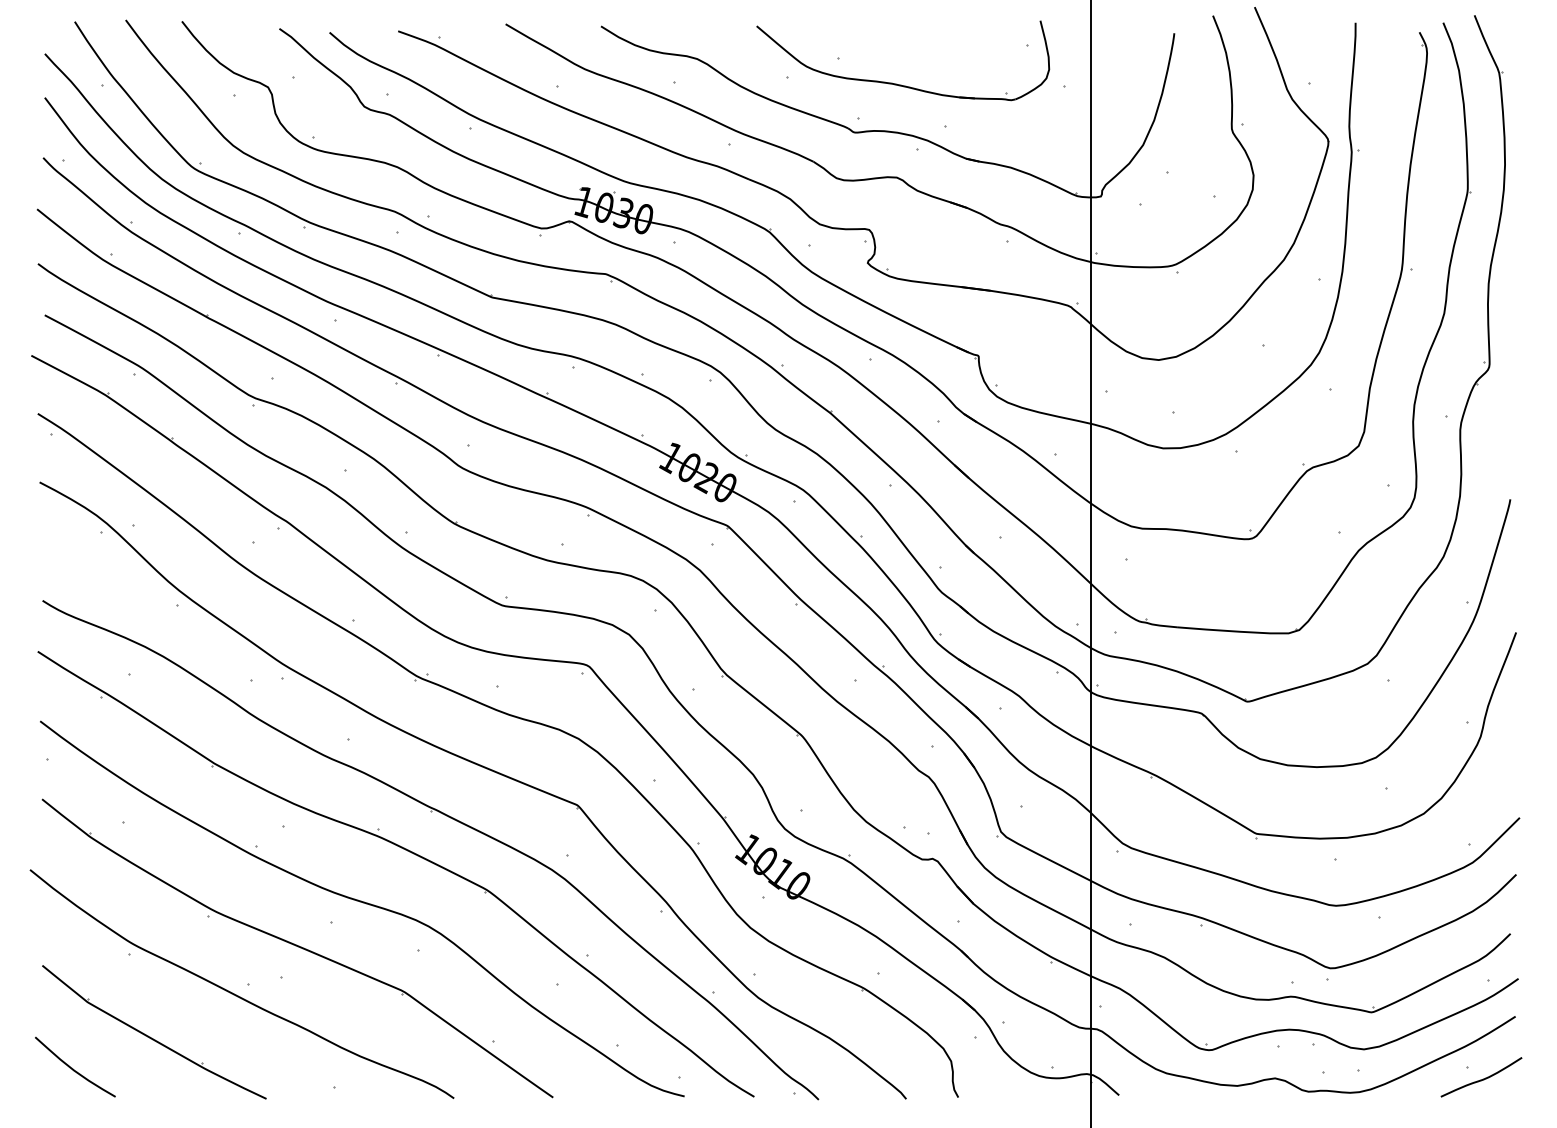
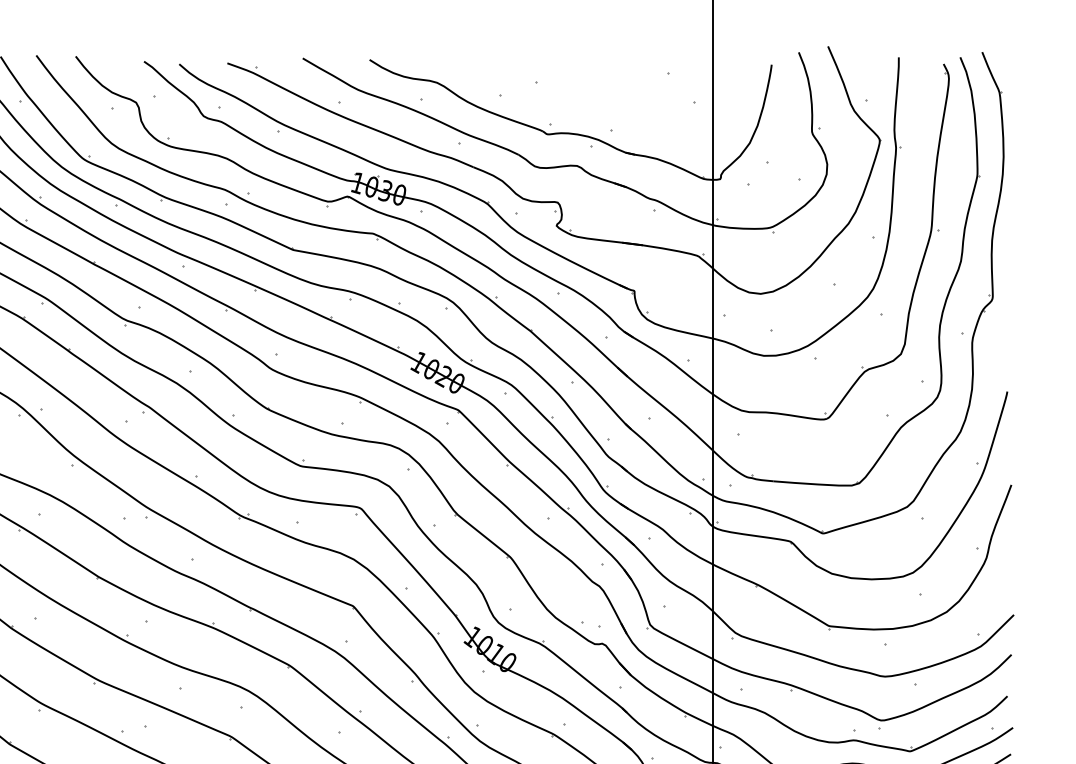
part: (896, 83) -> (576, 99), removed

